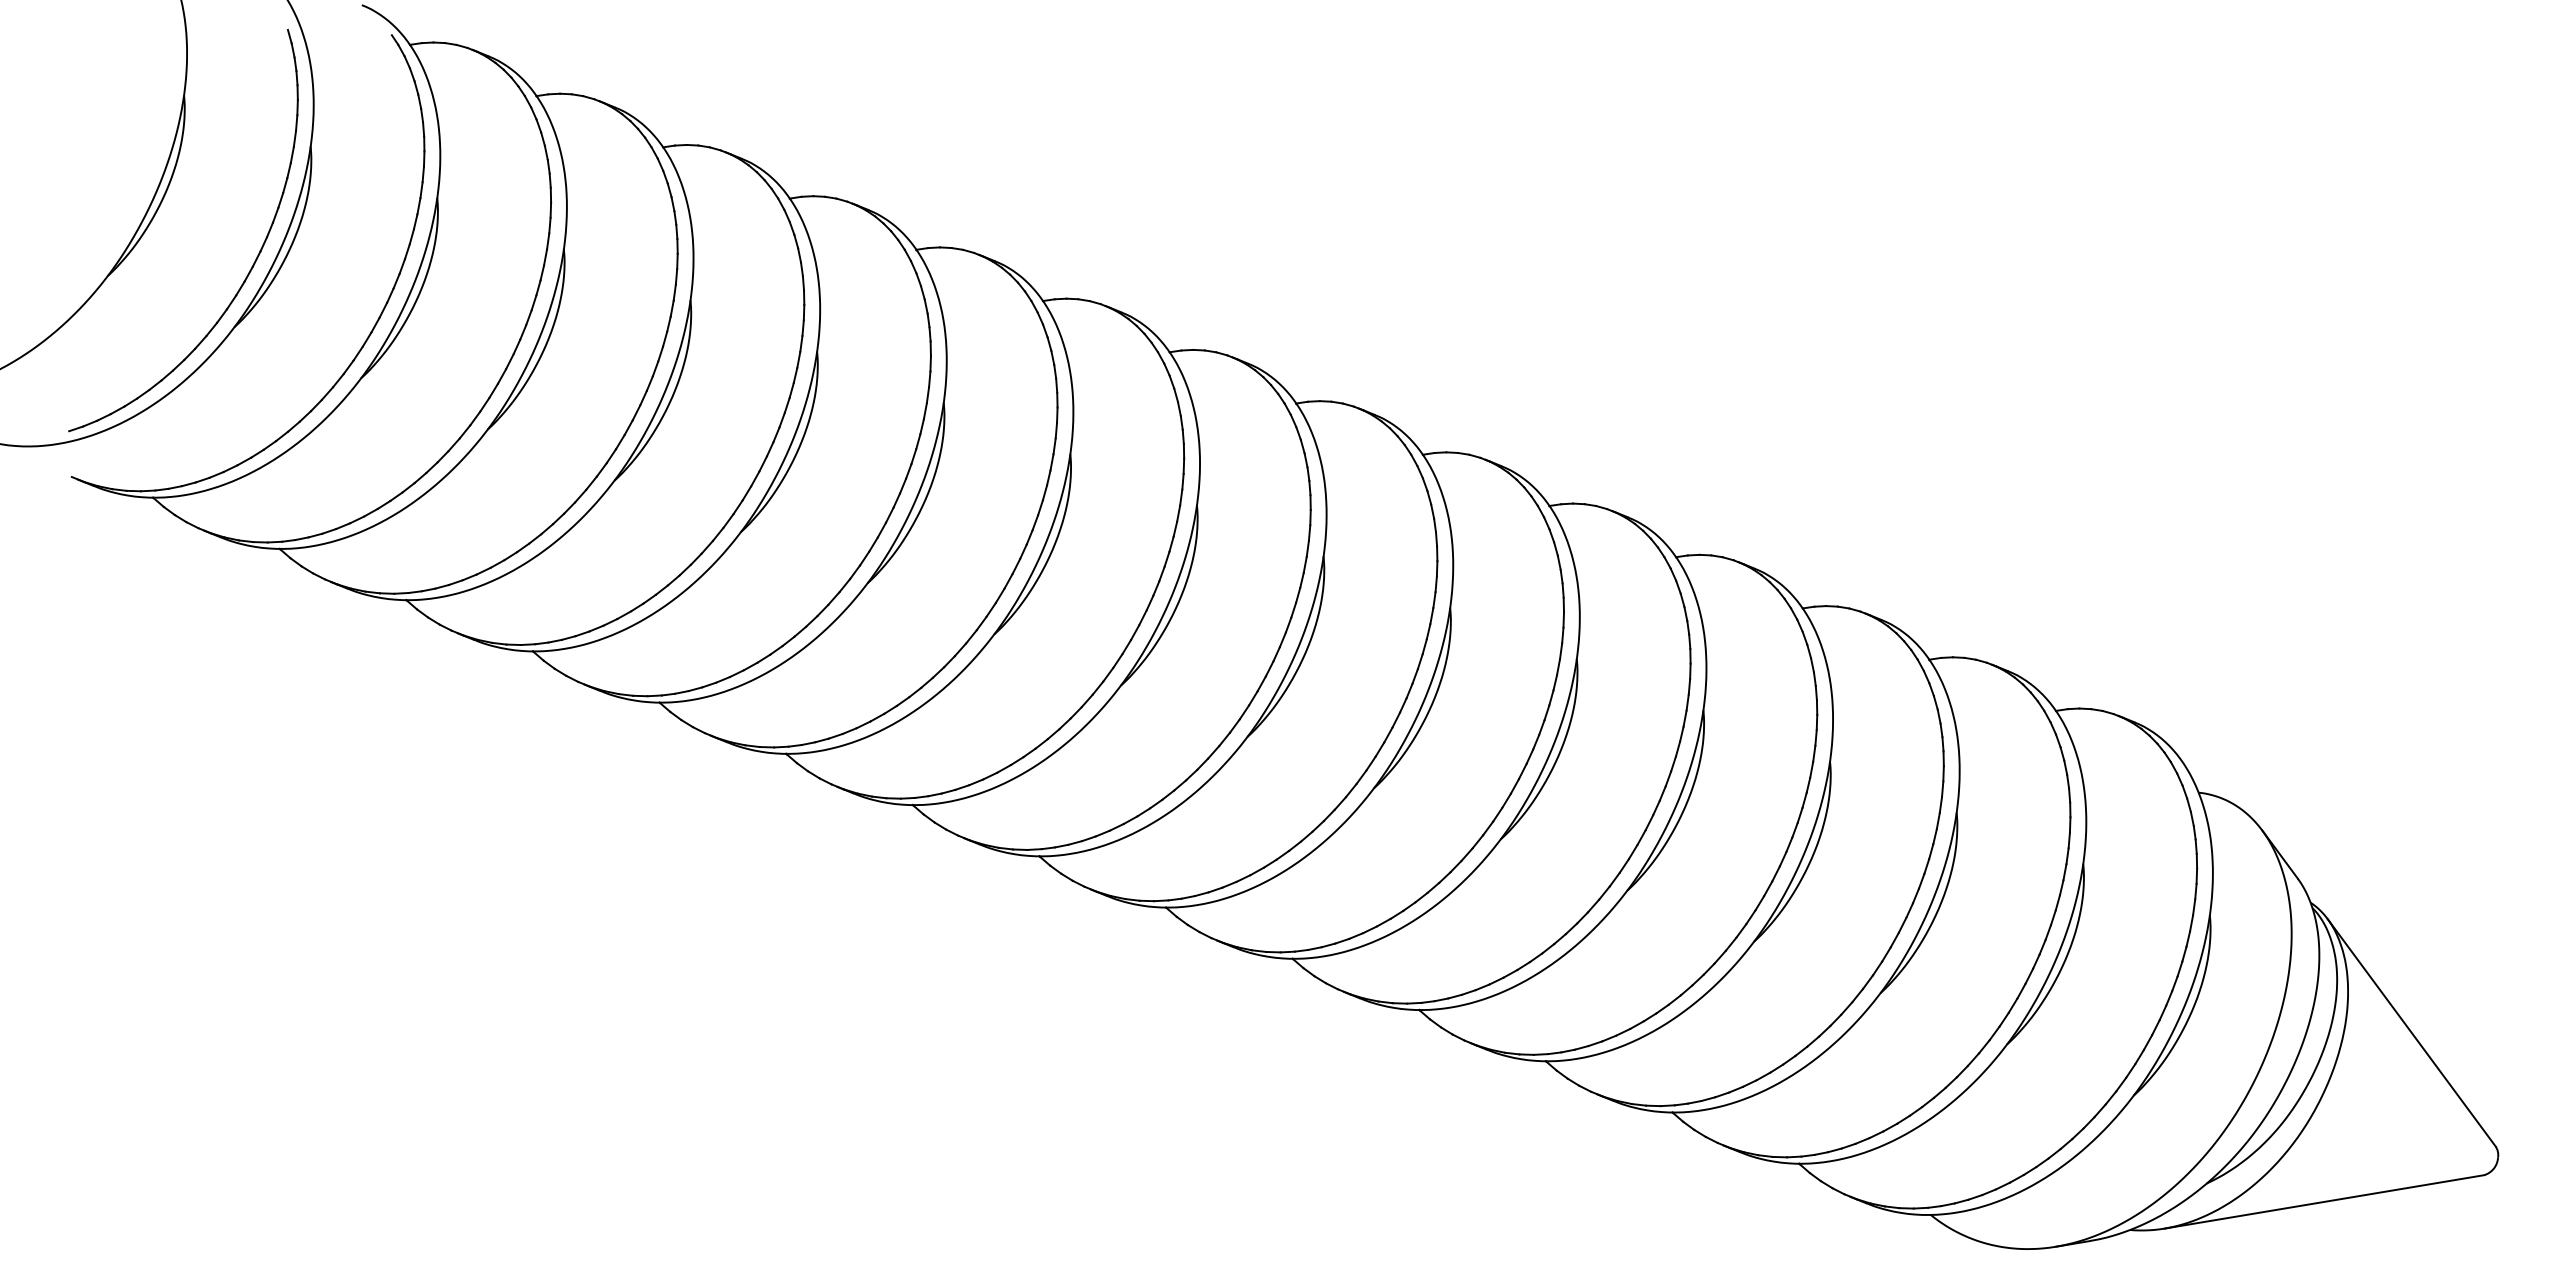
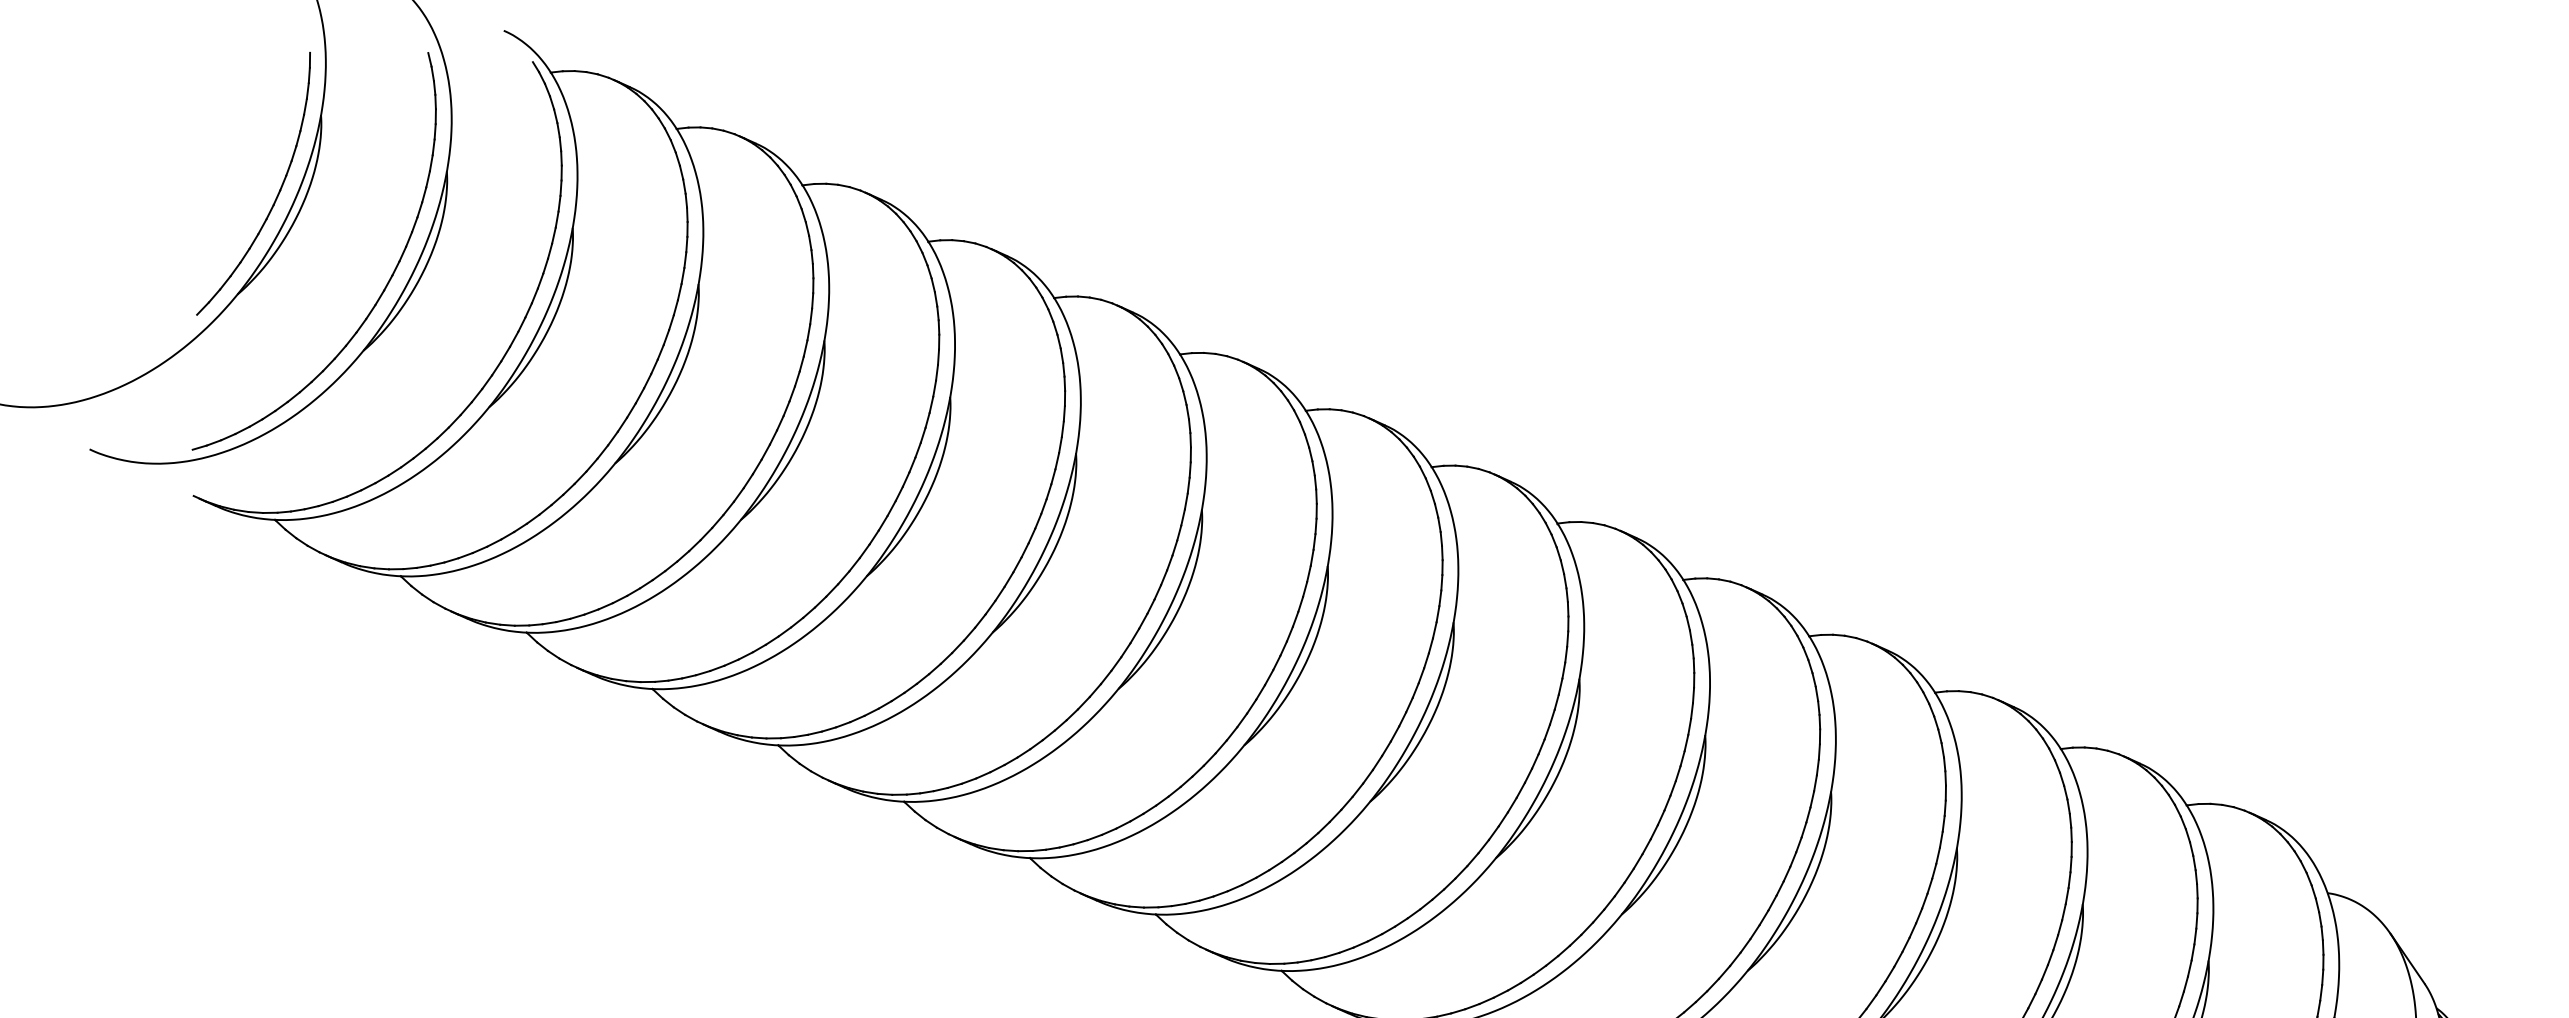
part: (142, 177) -> (276, 196), added

